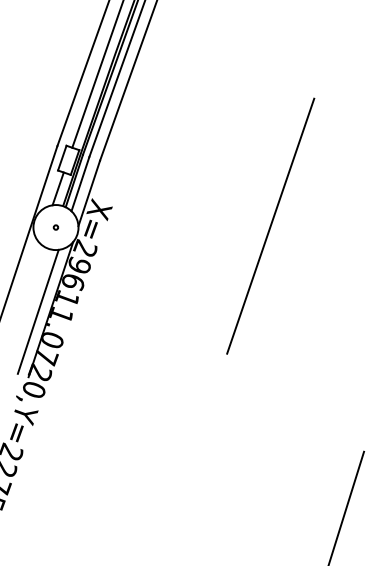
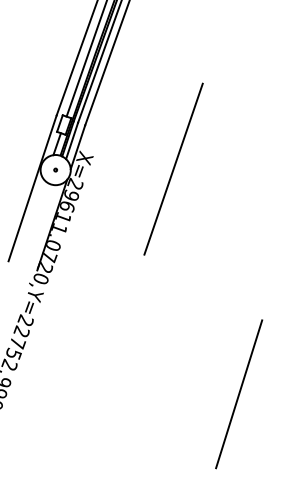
line: (270, 225) -> (173, 168), moved
line: (37, 311) -> (43, 226), removed

